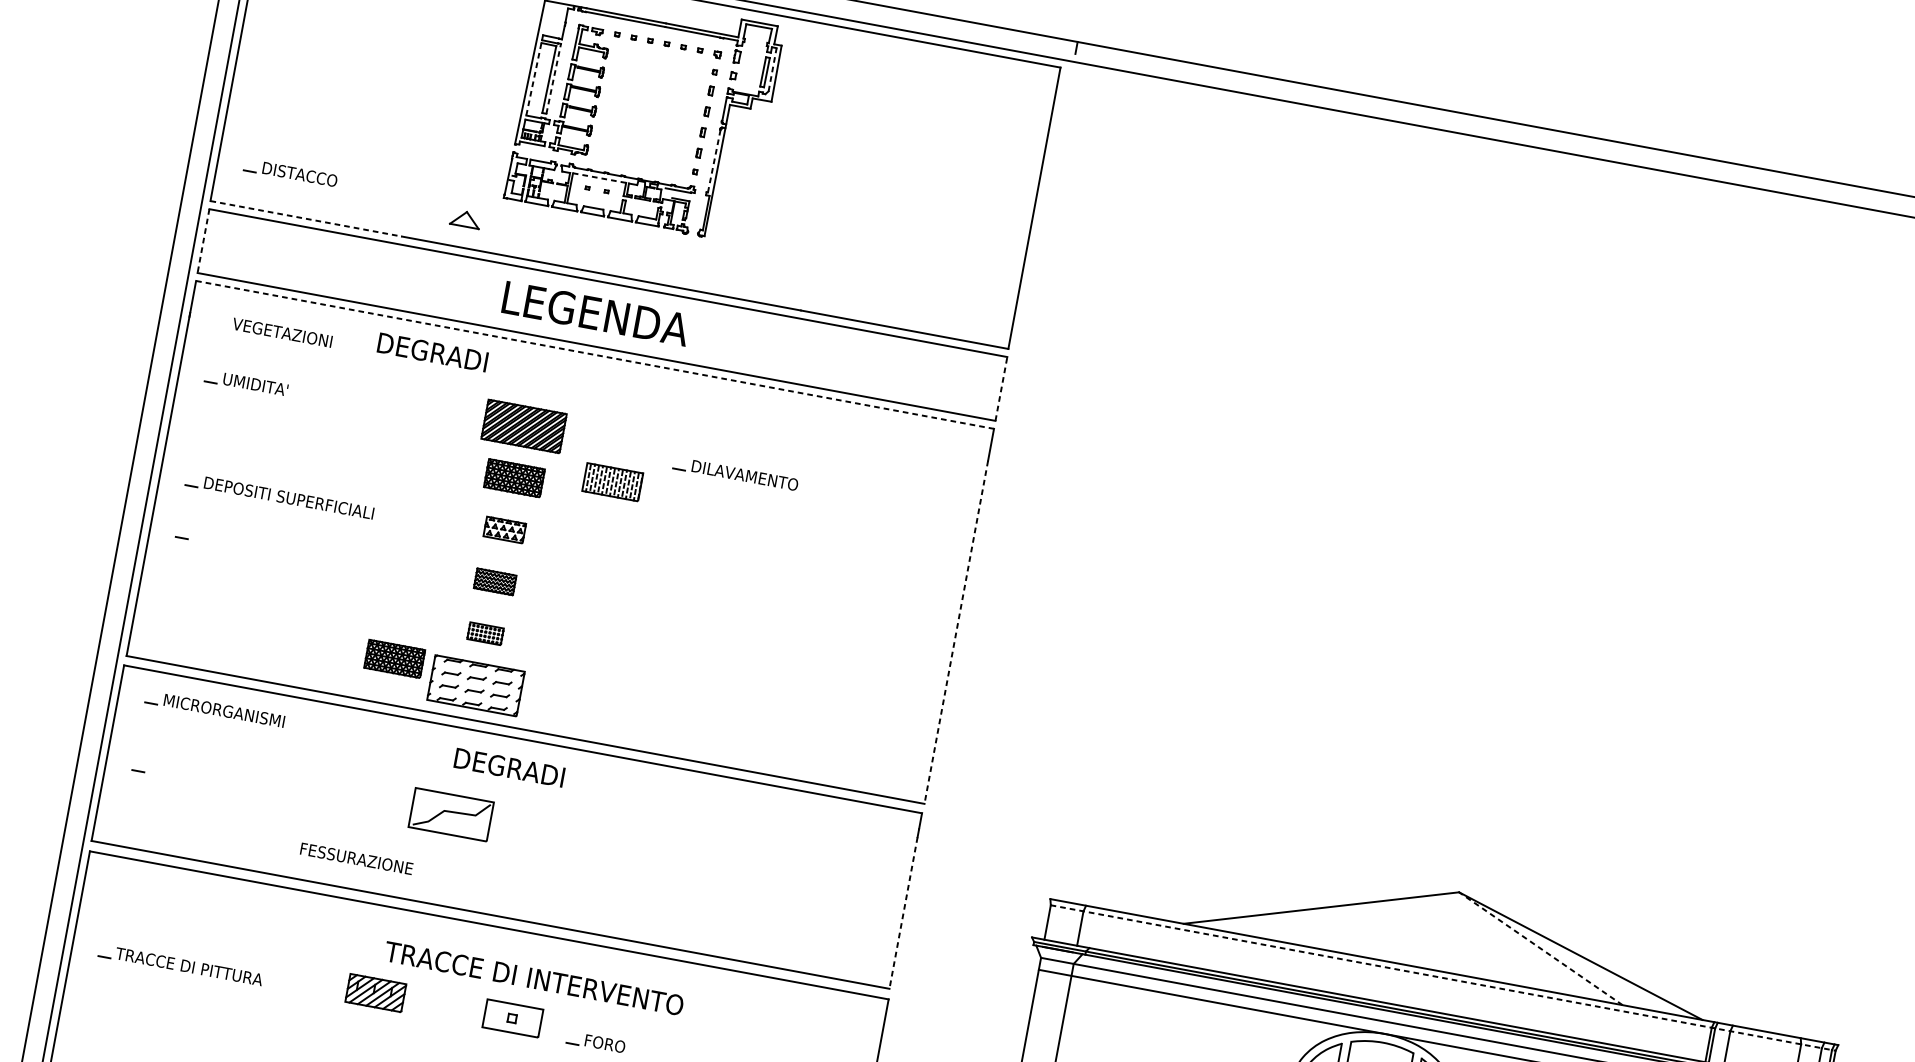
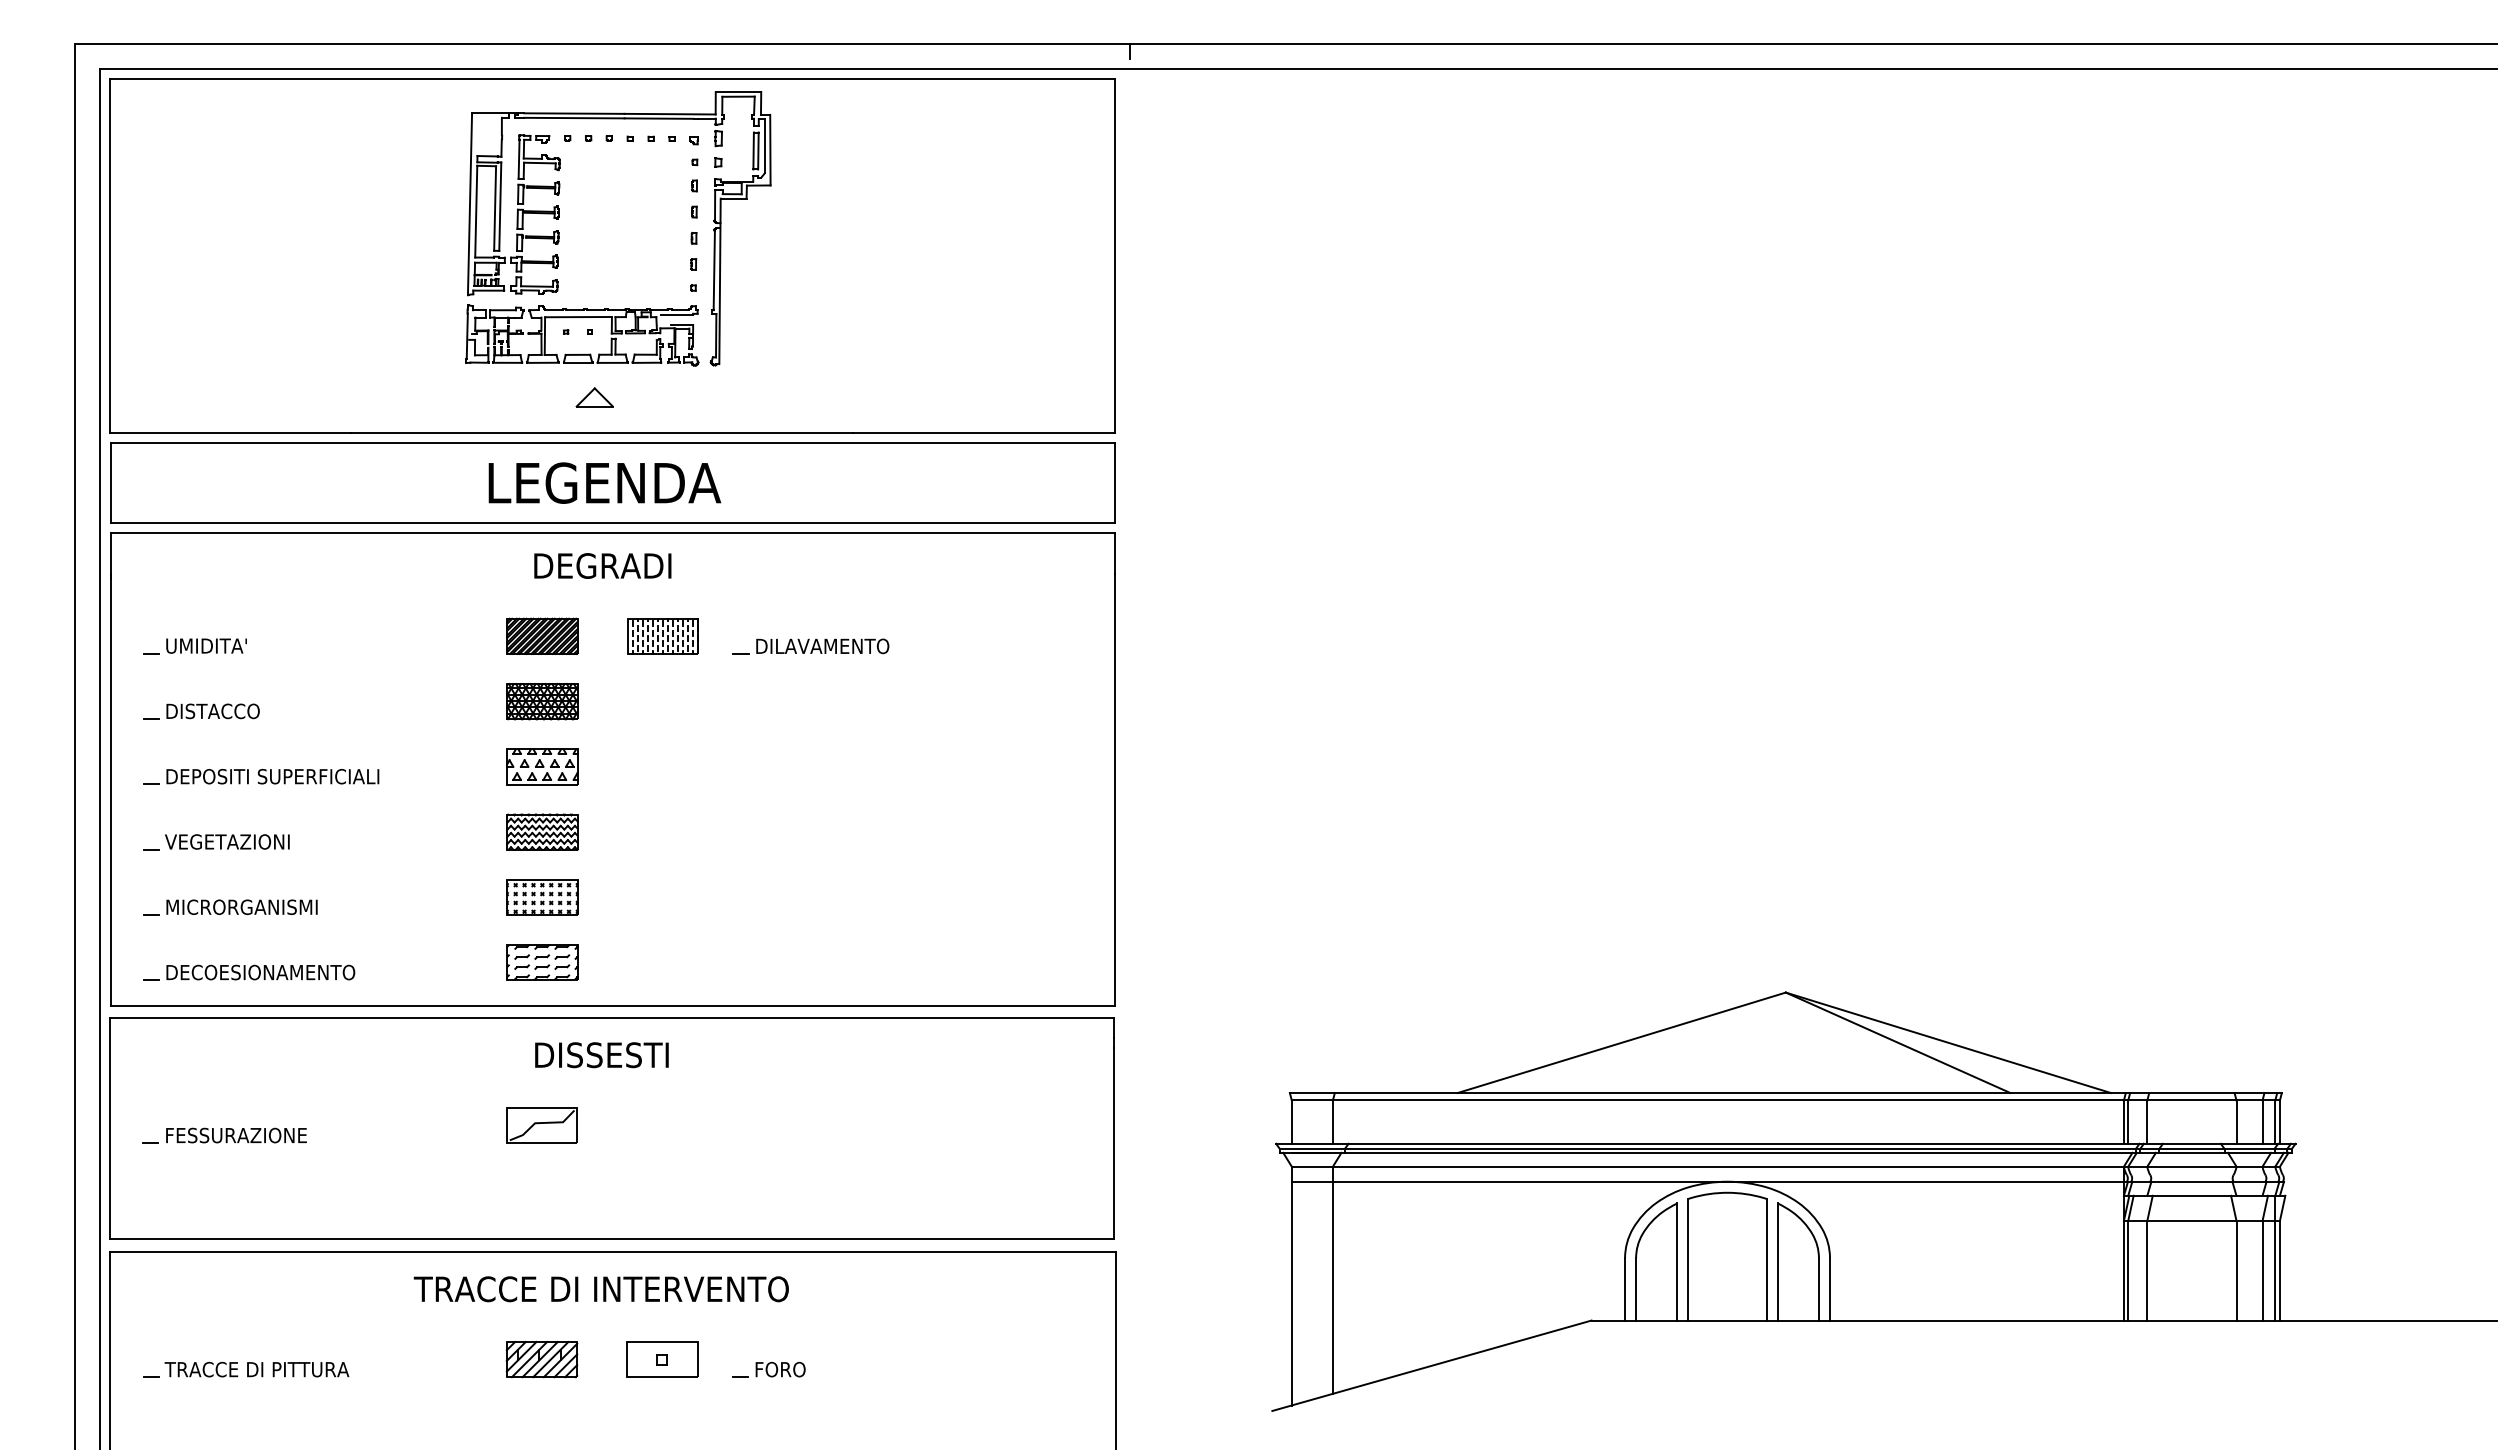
line: (772, 69) -> (764, 145), dashed -> solid
line: (553, 78) -> (500, 206), dashed -> solid
line: (534, 79) -> (476, 211), dashed -> solid
line: (714, 161) -> (714, 271), dashed -> solid
part: (290, 172) -> (201, 711), moved
line: (599, 178) -> (578, 317), dashed -> solid
line: (306, 218) -> (230, 432), dashed -> solid
part: (465, 219) -> (594, 397), moved
line: (203, 241) -> (110, 483), dashed -> solid
text: (282, 332) -> (227, 841), moved
text: (432, 352) -> (602, 565), moved
line: (595, 355) -> (613, 533), dashed -> solid
line: (1001, 388) -> (1115, 482), dashed -> solid
part: (524, 425) -> (542, 635), size x0.71
part: (612, 482) -> (662, 636), moved
part: (504, 529) -> (542, 766), size x1.43
part: (495, 581) -> (542, 831), size x1.43
line: (956, 632) -> (1115, 789), dashed -> solid
part: (485, 633) -> (542, 897), size x1.67
part: (241, 650) -> (249, 972), added
part: (394, 658) -> (437, 948), removed
part: (475, 685) -> (542, 962), size x0.62
part: (215, 709) -> (230, 907), moved
text: (509, 767) -> (601, 1055), DEGRADI -> DISSESTI
part: (451, 814) -> (541, 1125), size x0.71
text: (356, 858) -> (236, 1135), moved
line: (903, 913) -> (1114, 1143), dashed -> solid
line: (1540, 948) -> (1897, 1042), dashed -> solid
text: (533, 978) -> (600, 1289), moved
line: (1443, 978) -> (1786, 1100), dashed -> solid
part: (375, 992) -> (541, 1359), moved

